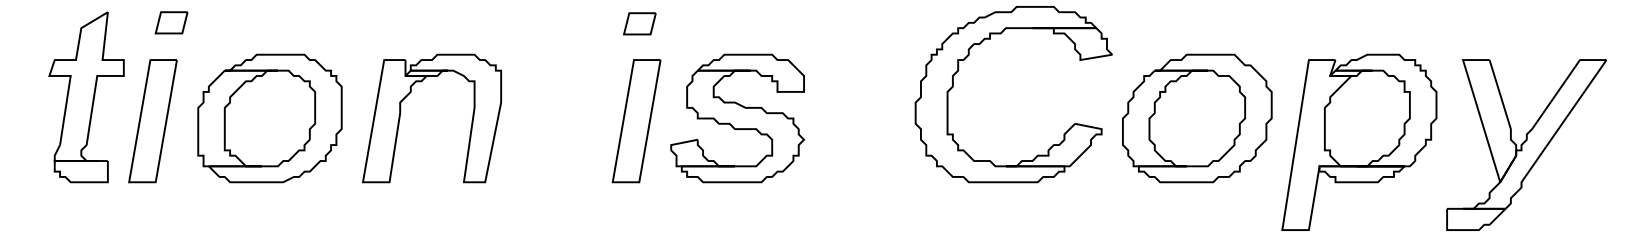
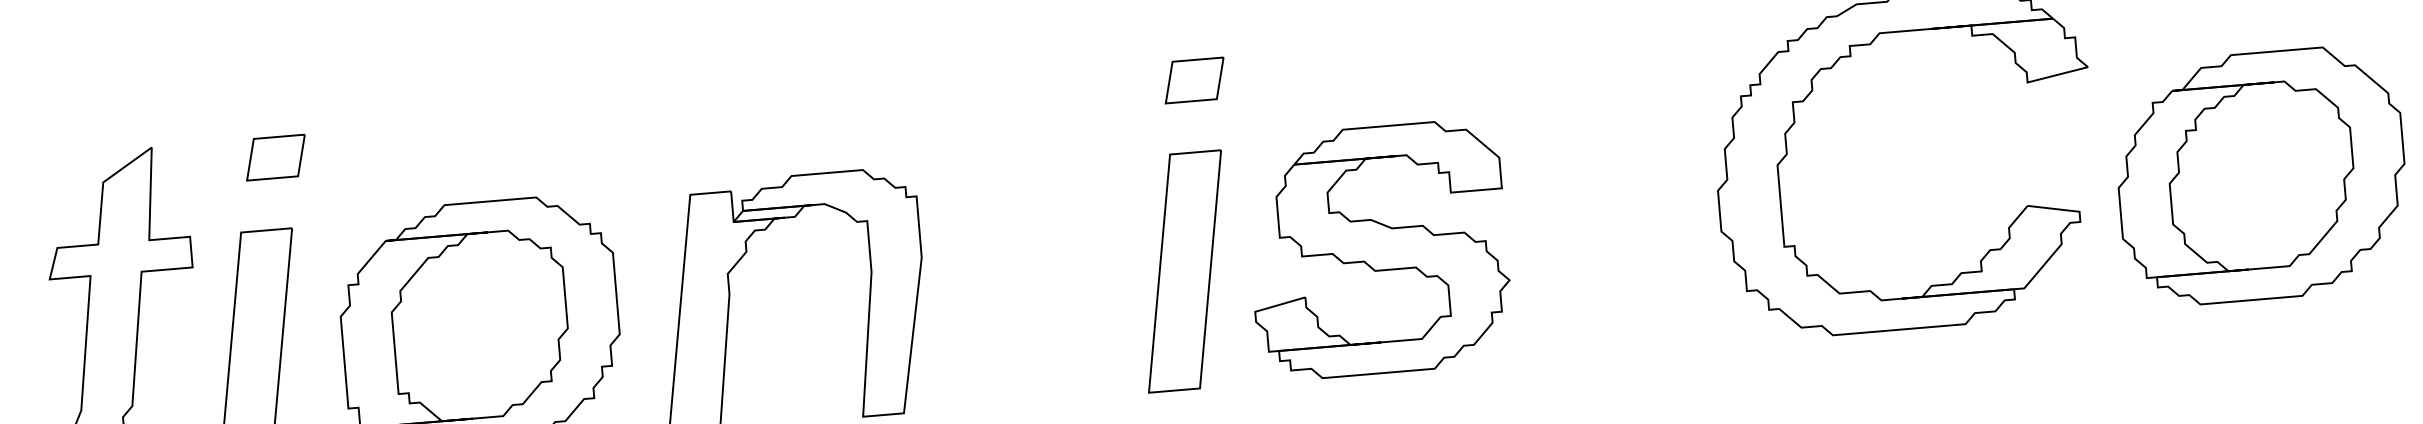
part: (639, 23) -> (1193, 79), moved

